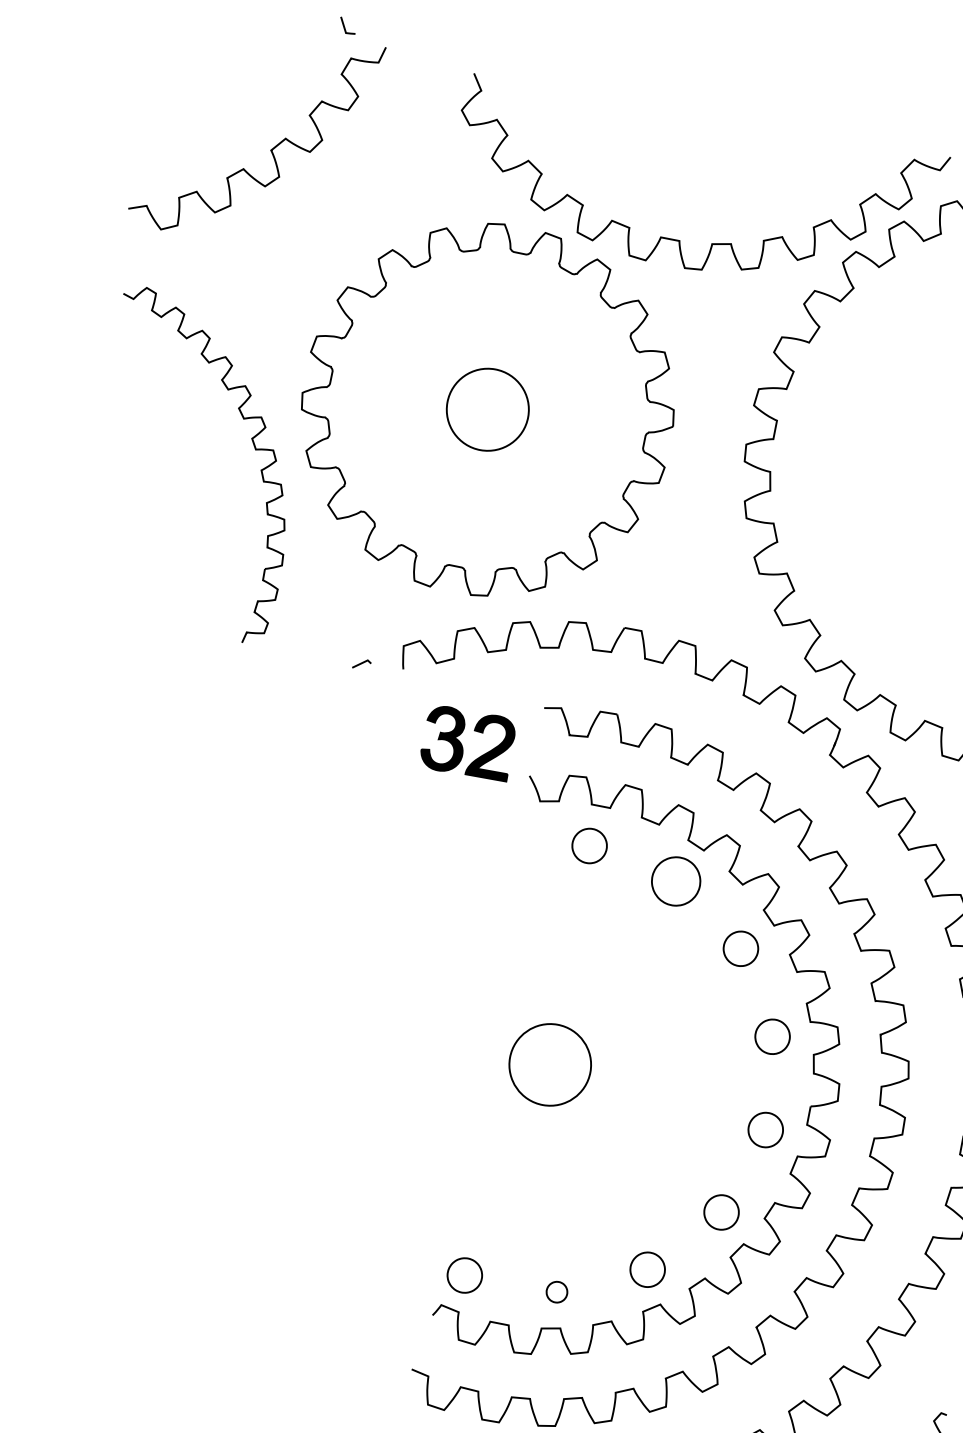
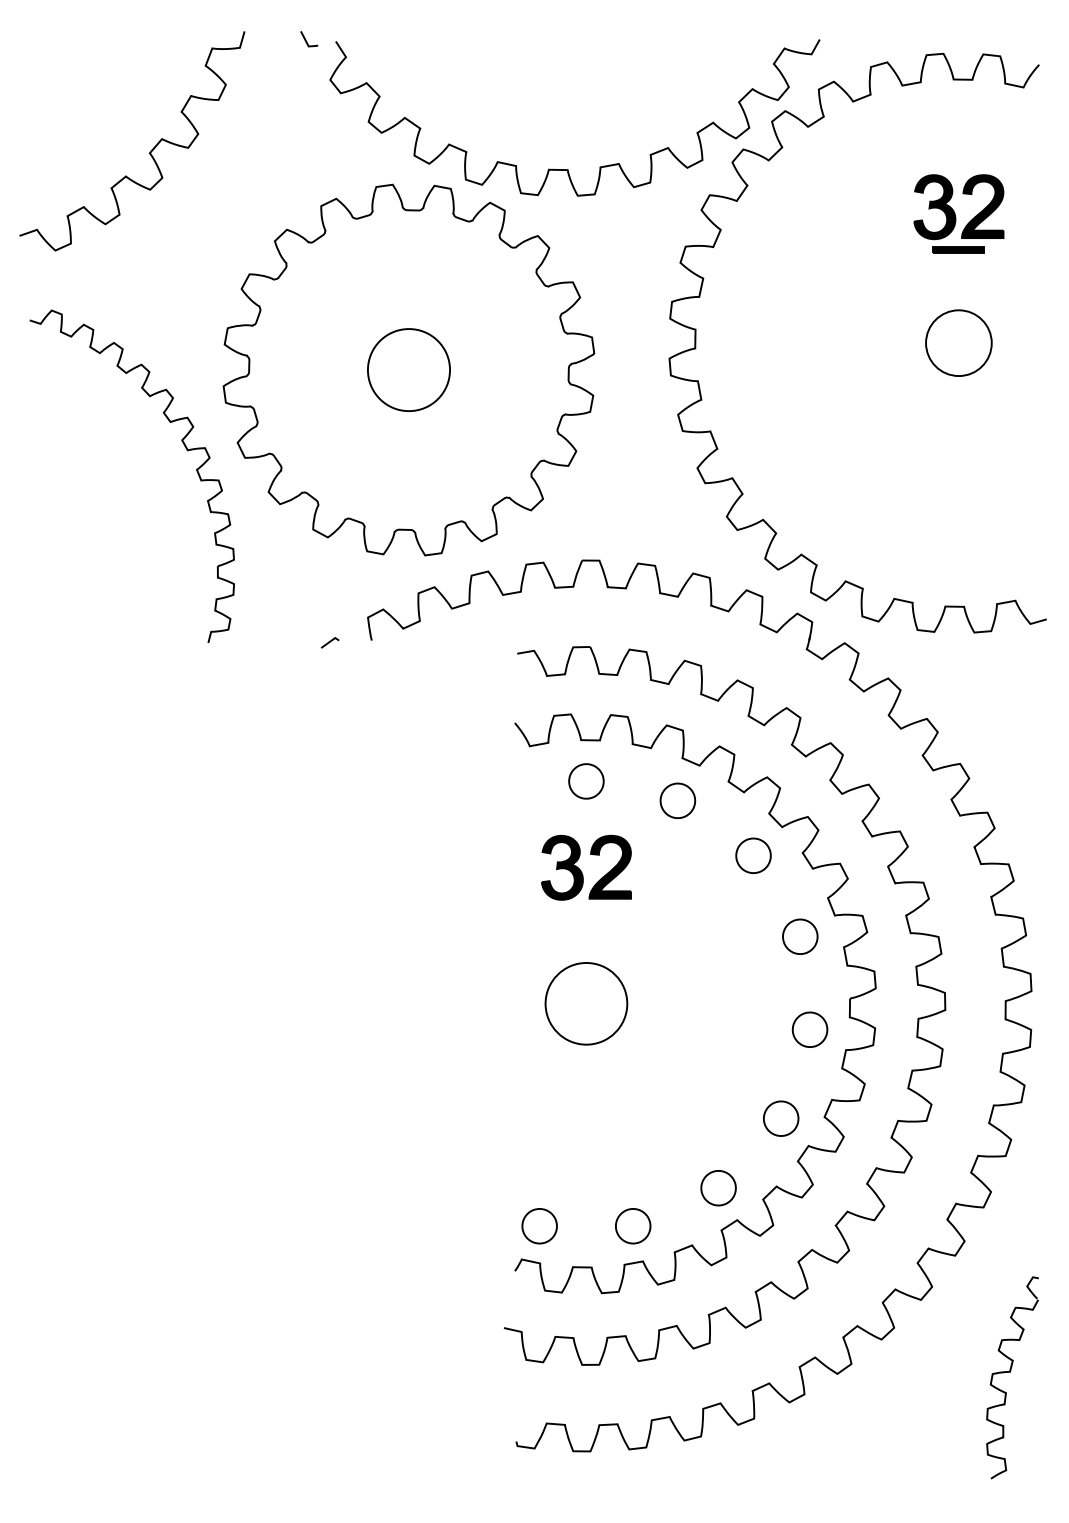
line: (345, 27) -> (307, 41), moved
part: (468, 742) -> (586, 867), moved
part: (675, 880) -> (677, 800), size x0.71
part: (557, 1292) -> (633, 1226), size x1.67

